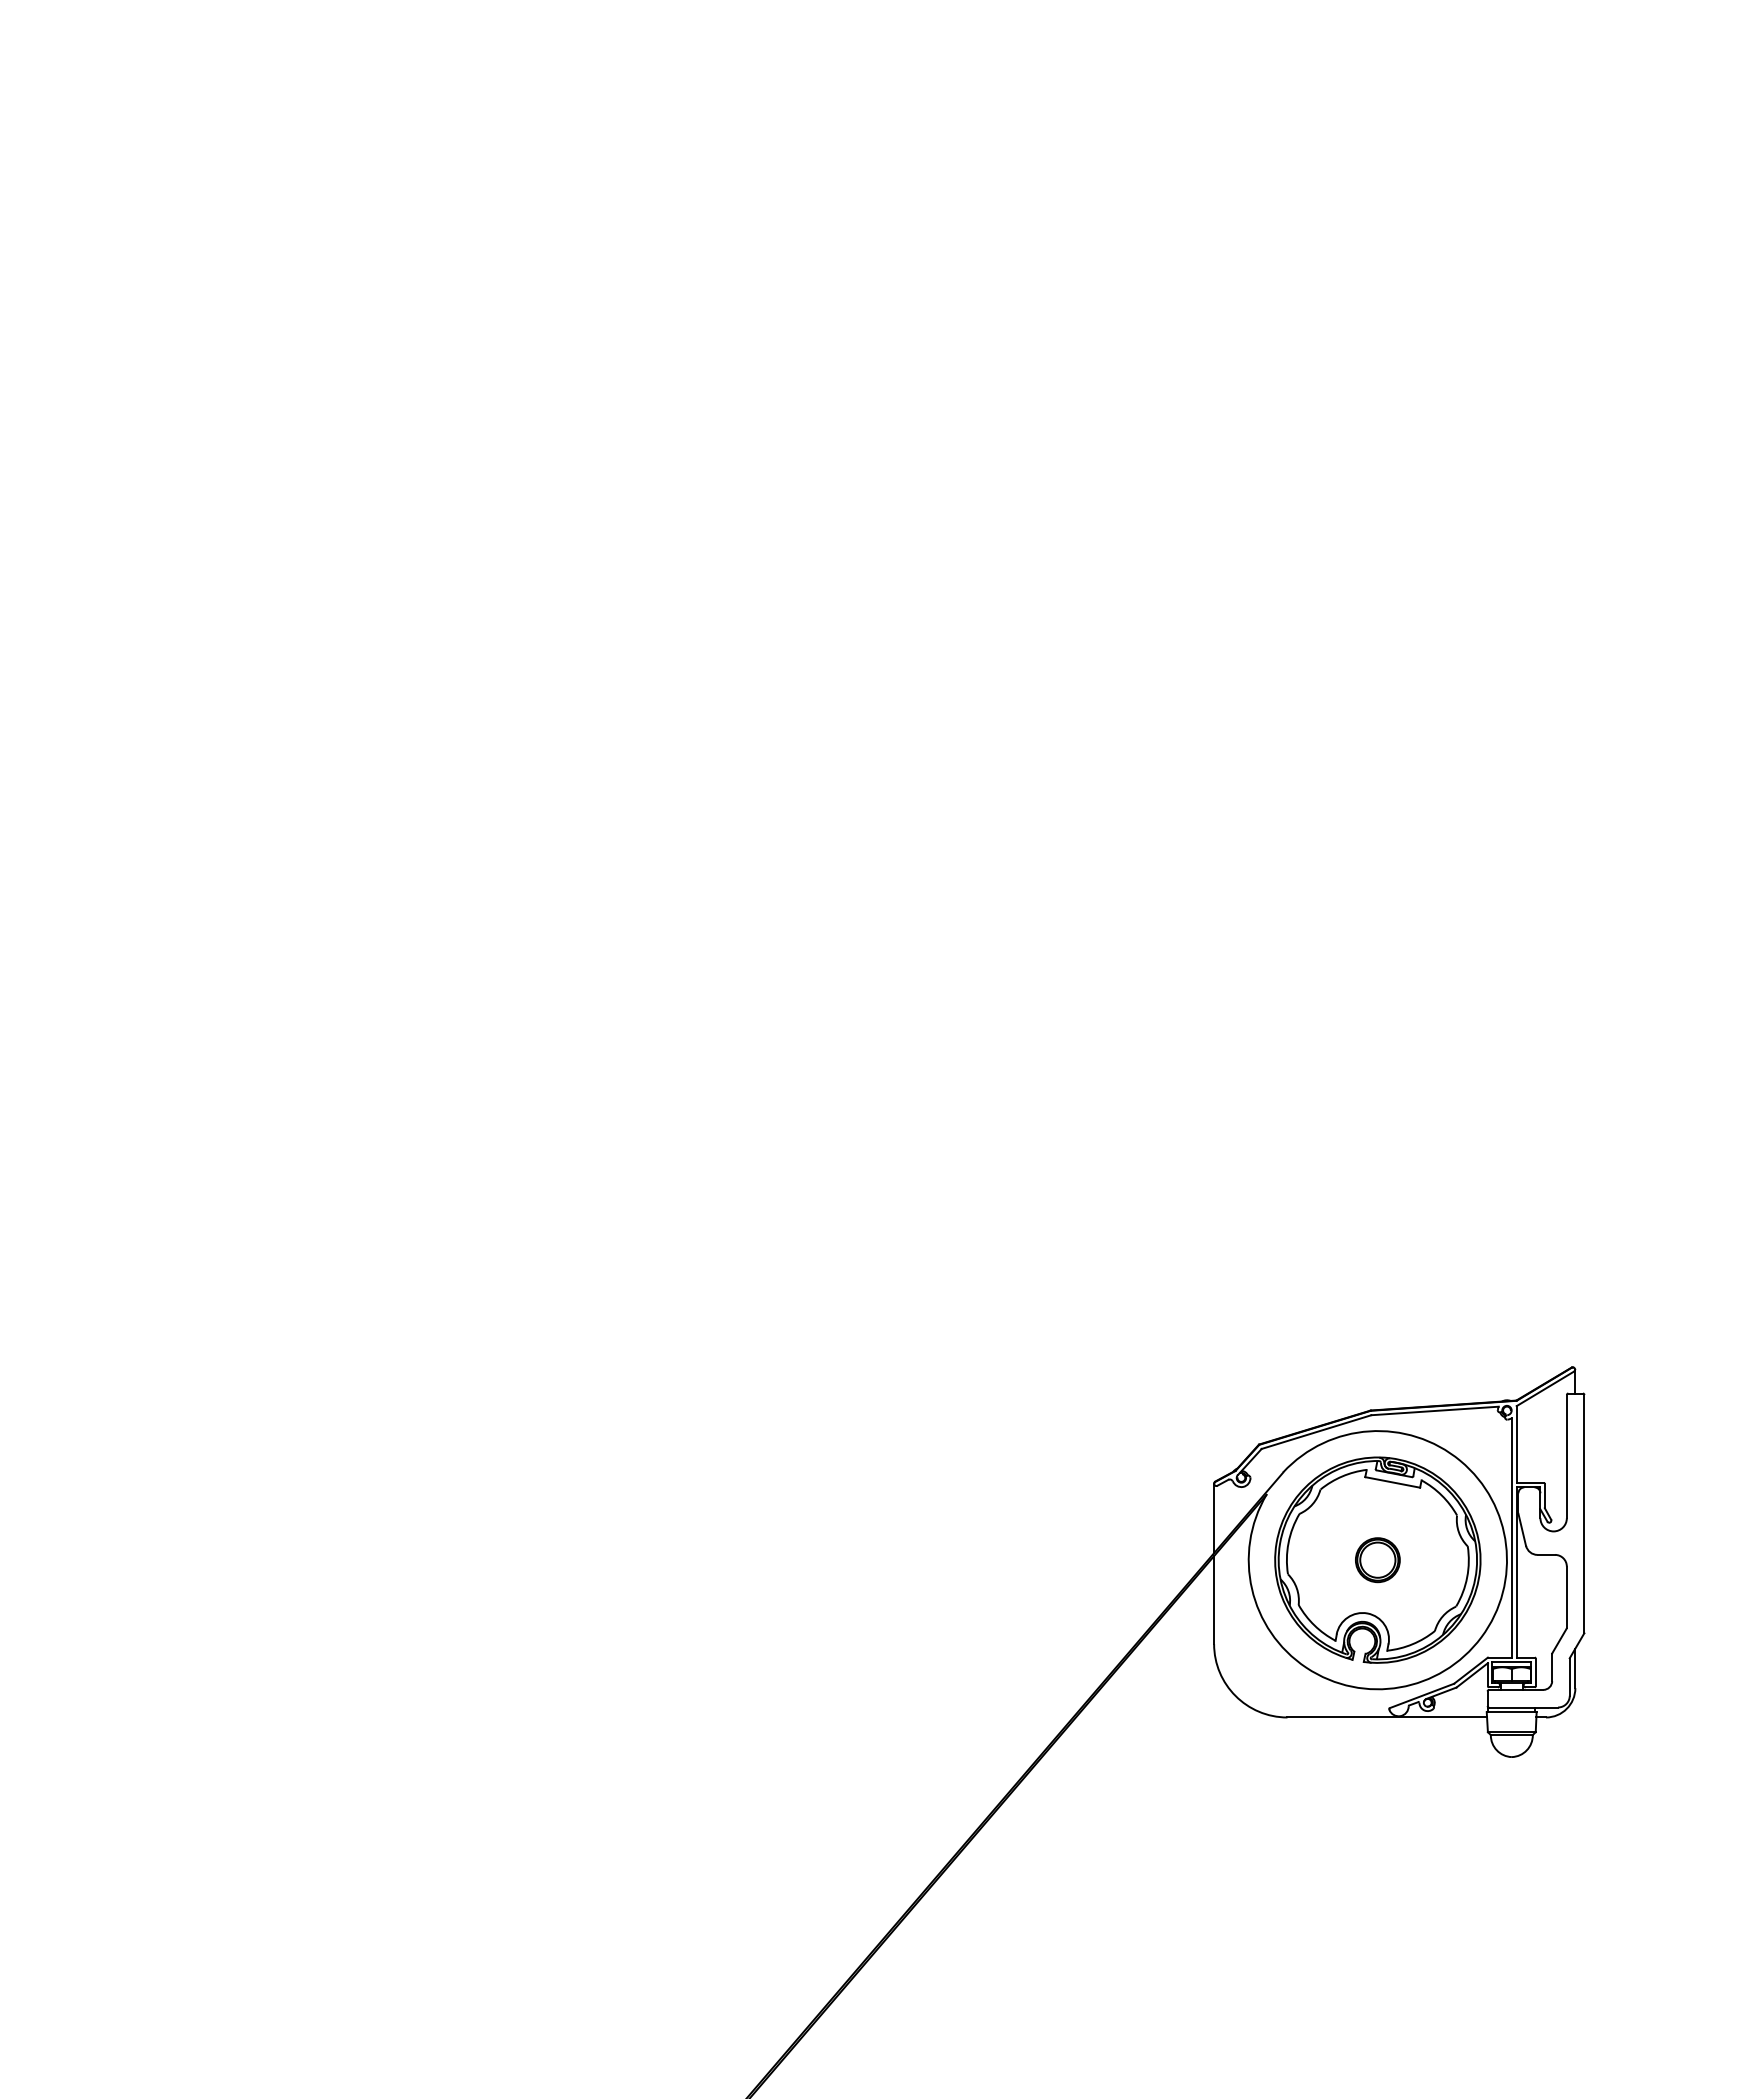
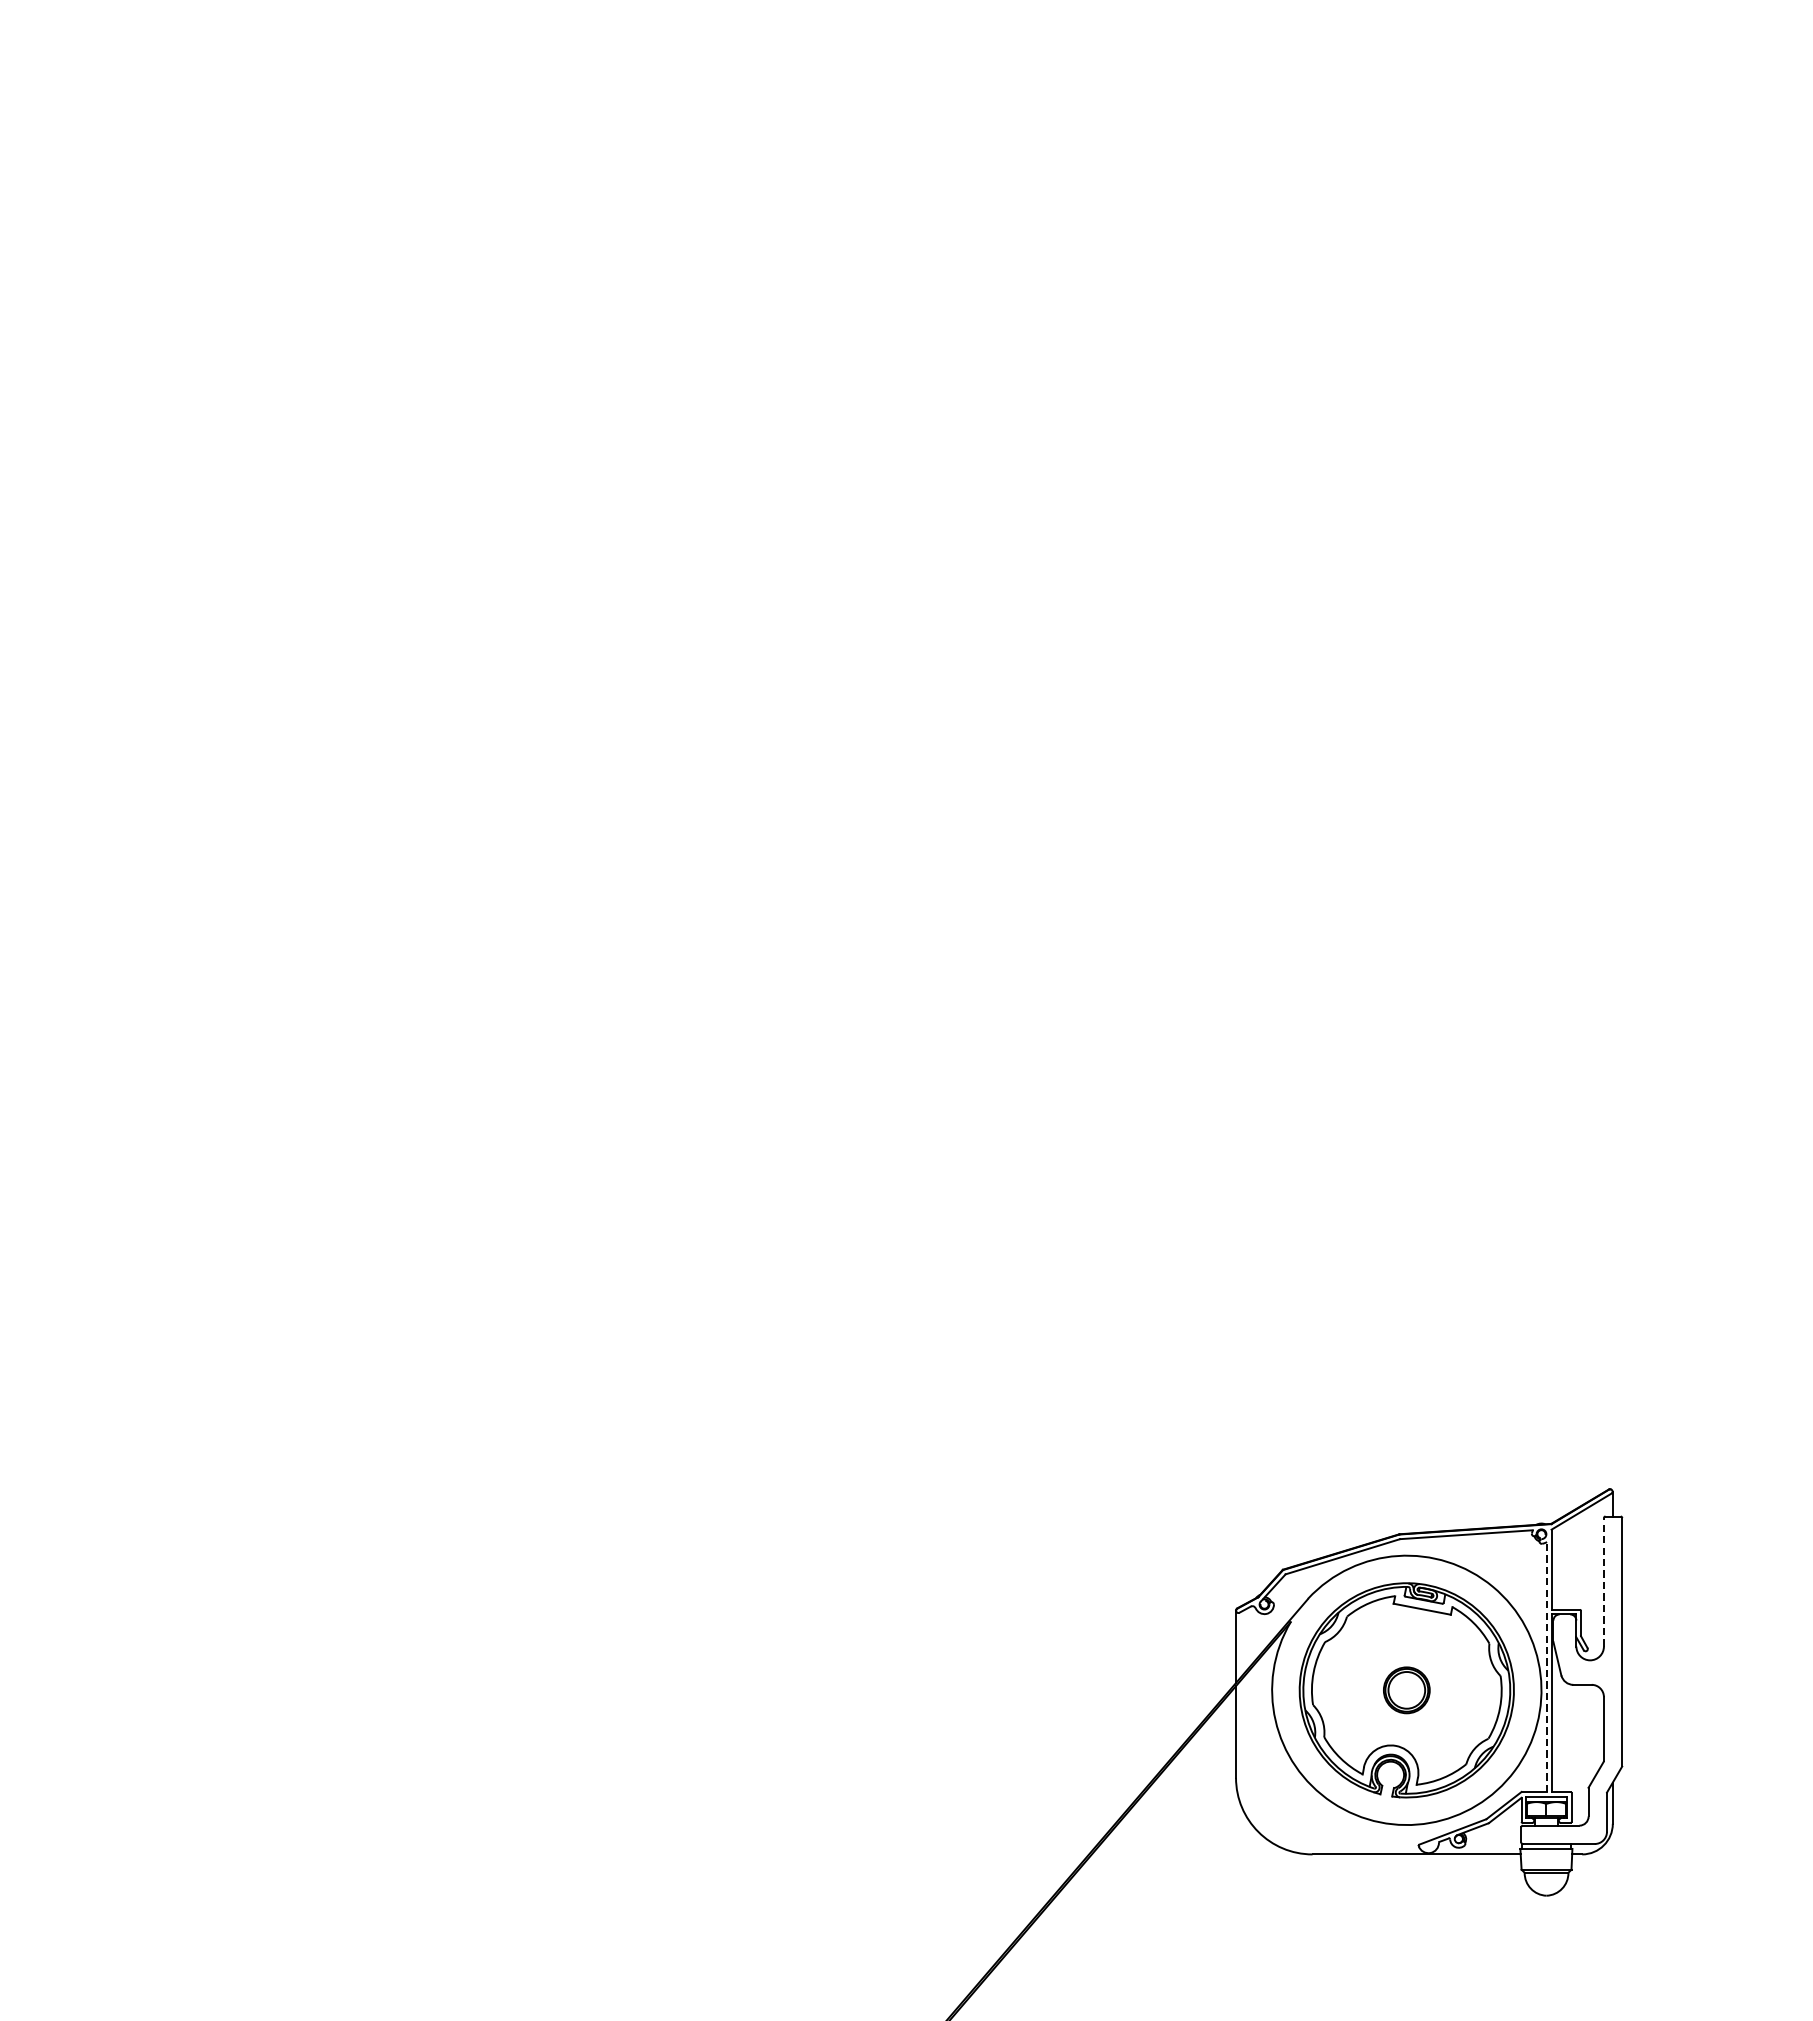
line: (1566, 1456) -> (1603, 1582), solid -> dashed
line: (1512, 1537) -> (1547, 1666), solid -> dashed

